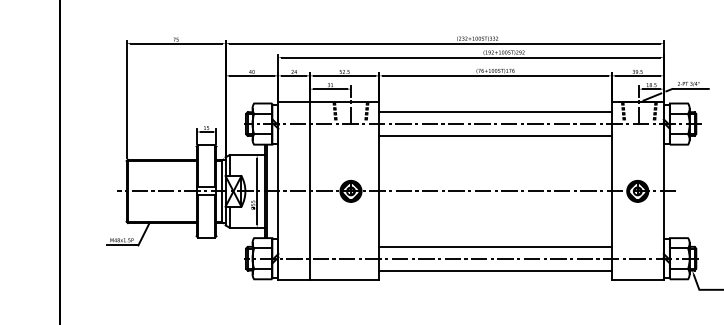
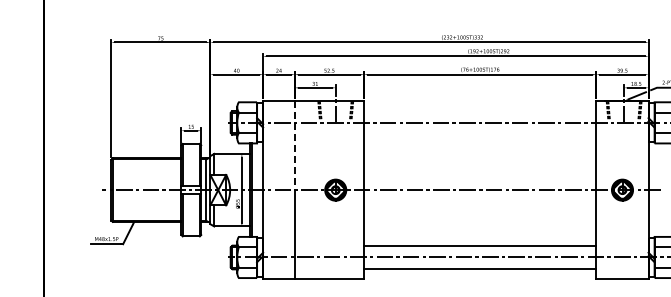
line: (495, 112) -> (480, 111), removed
line: (495, 135) -> (480, 134), removed
line: (310, 146) -> (295, 145), solid -> dashed

